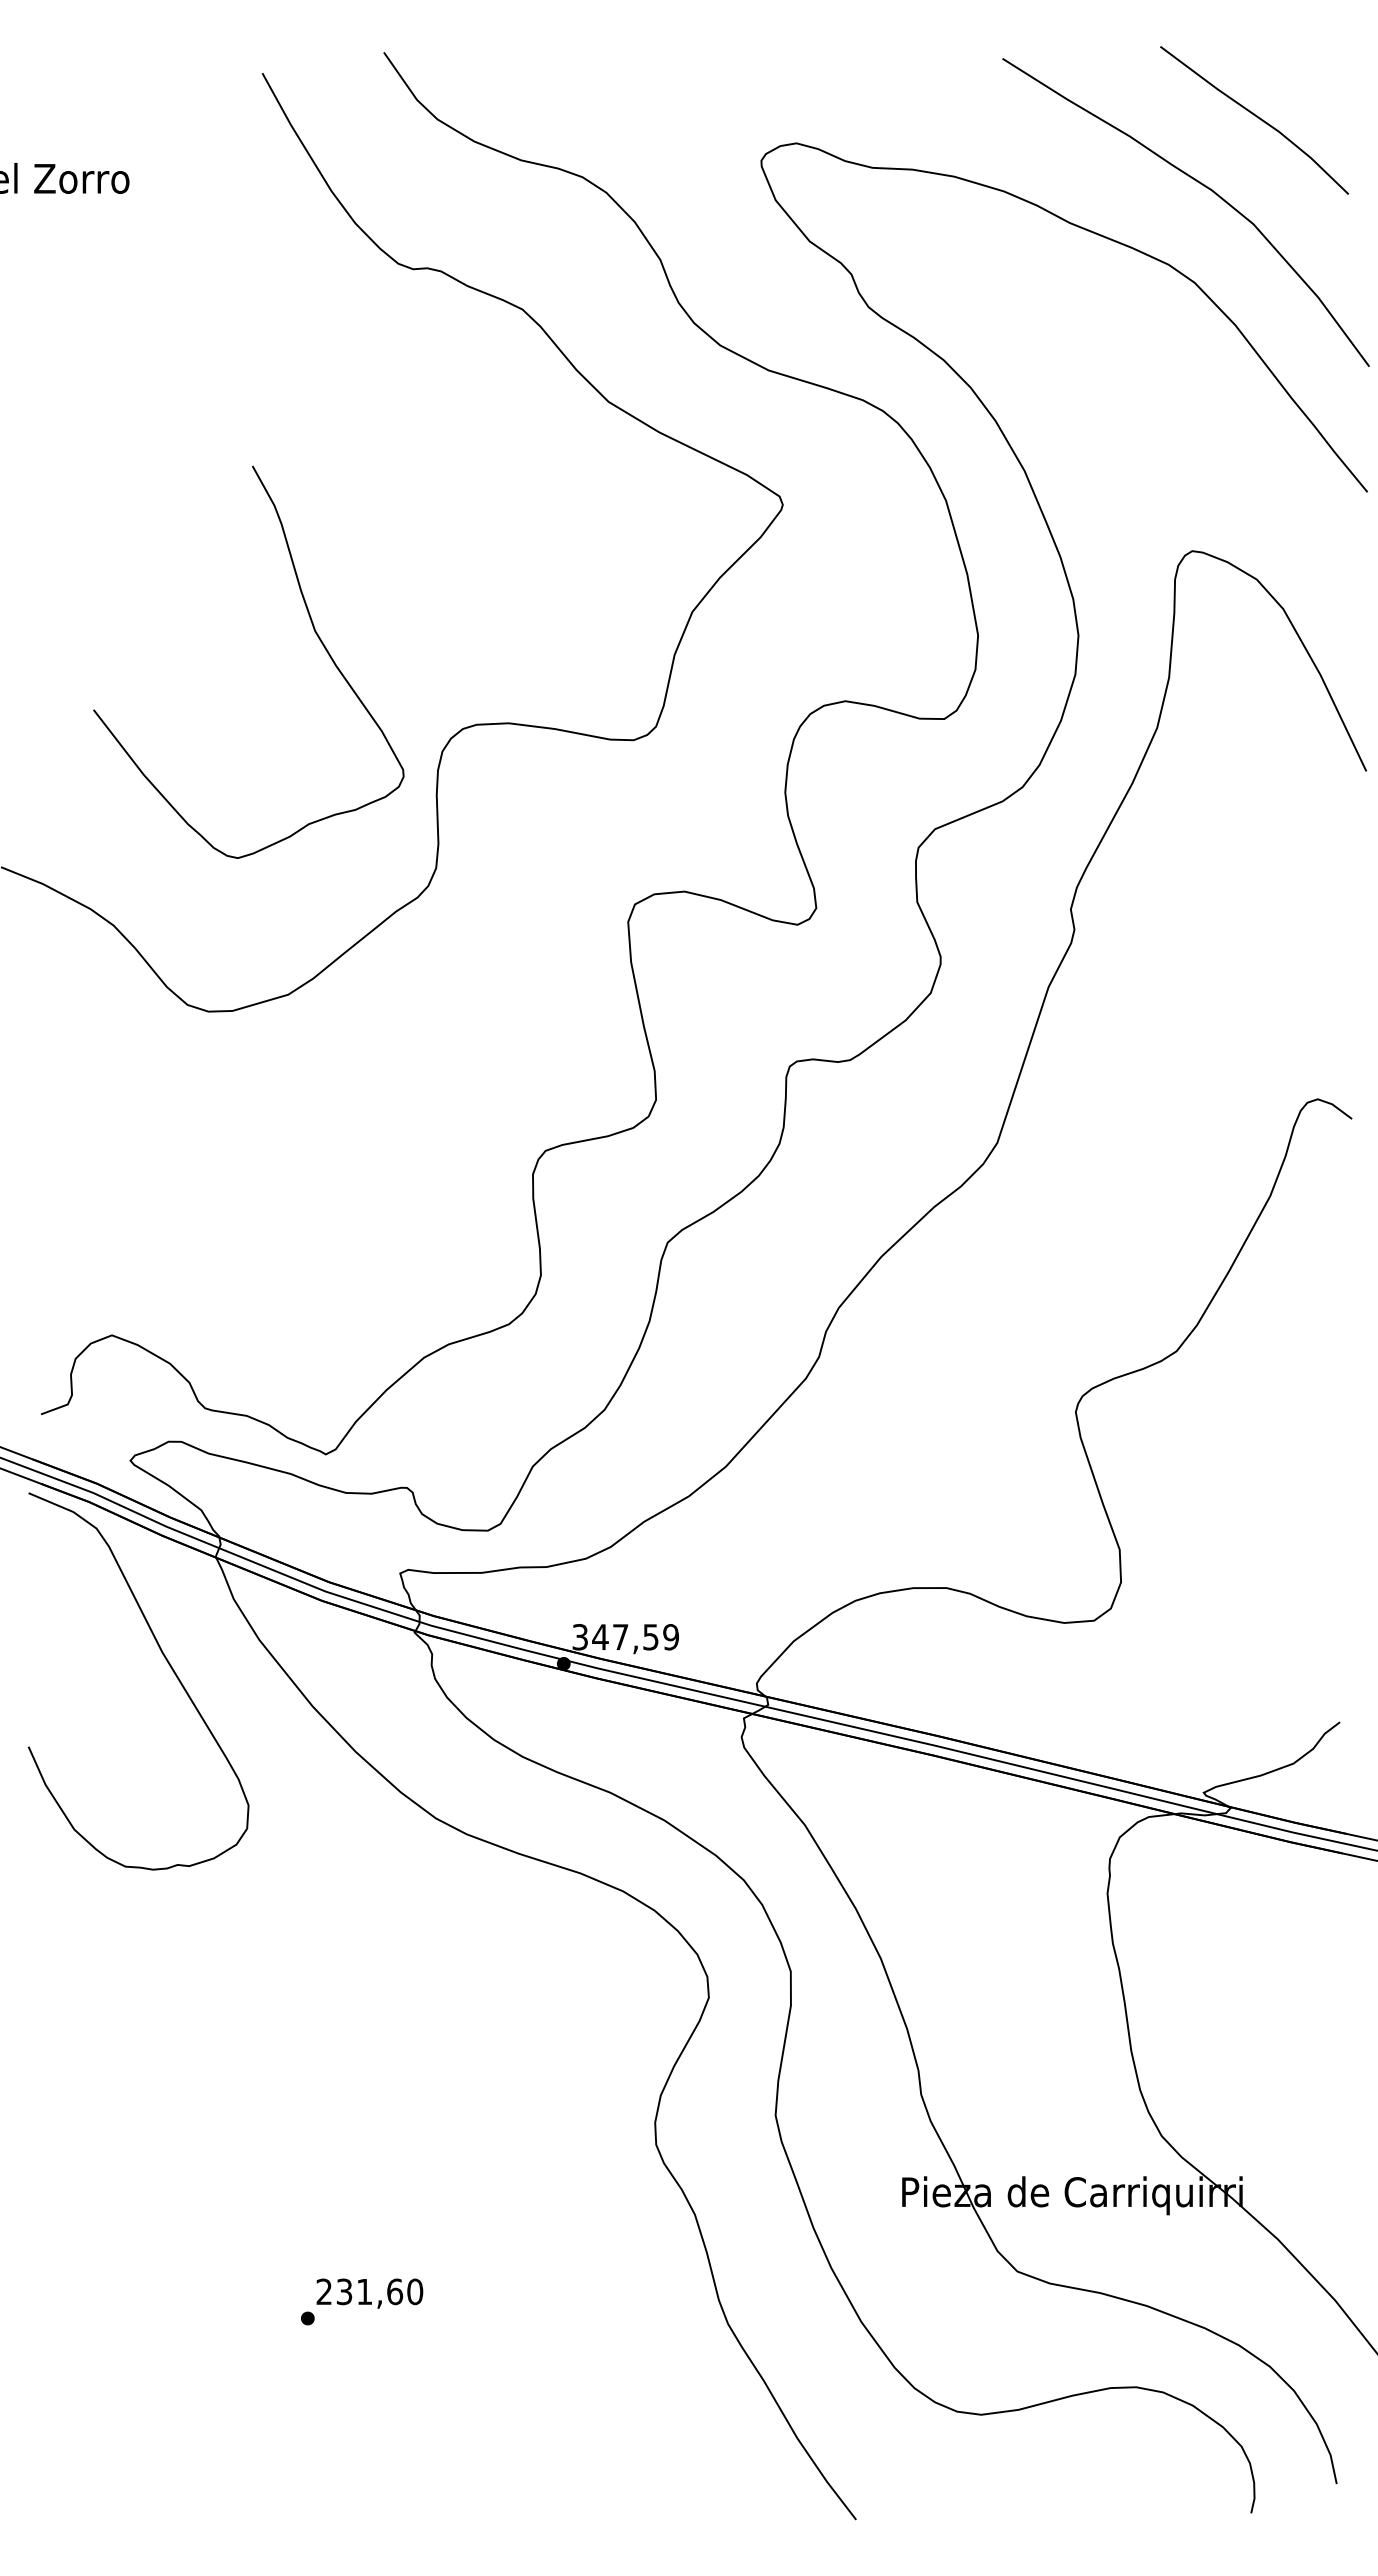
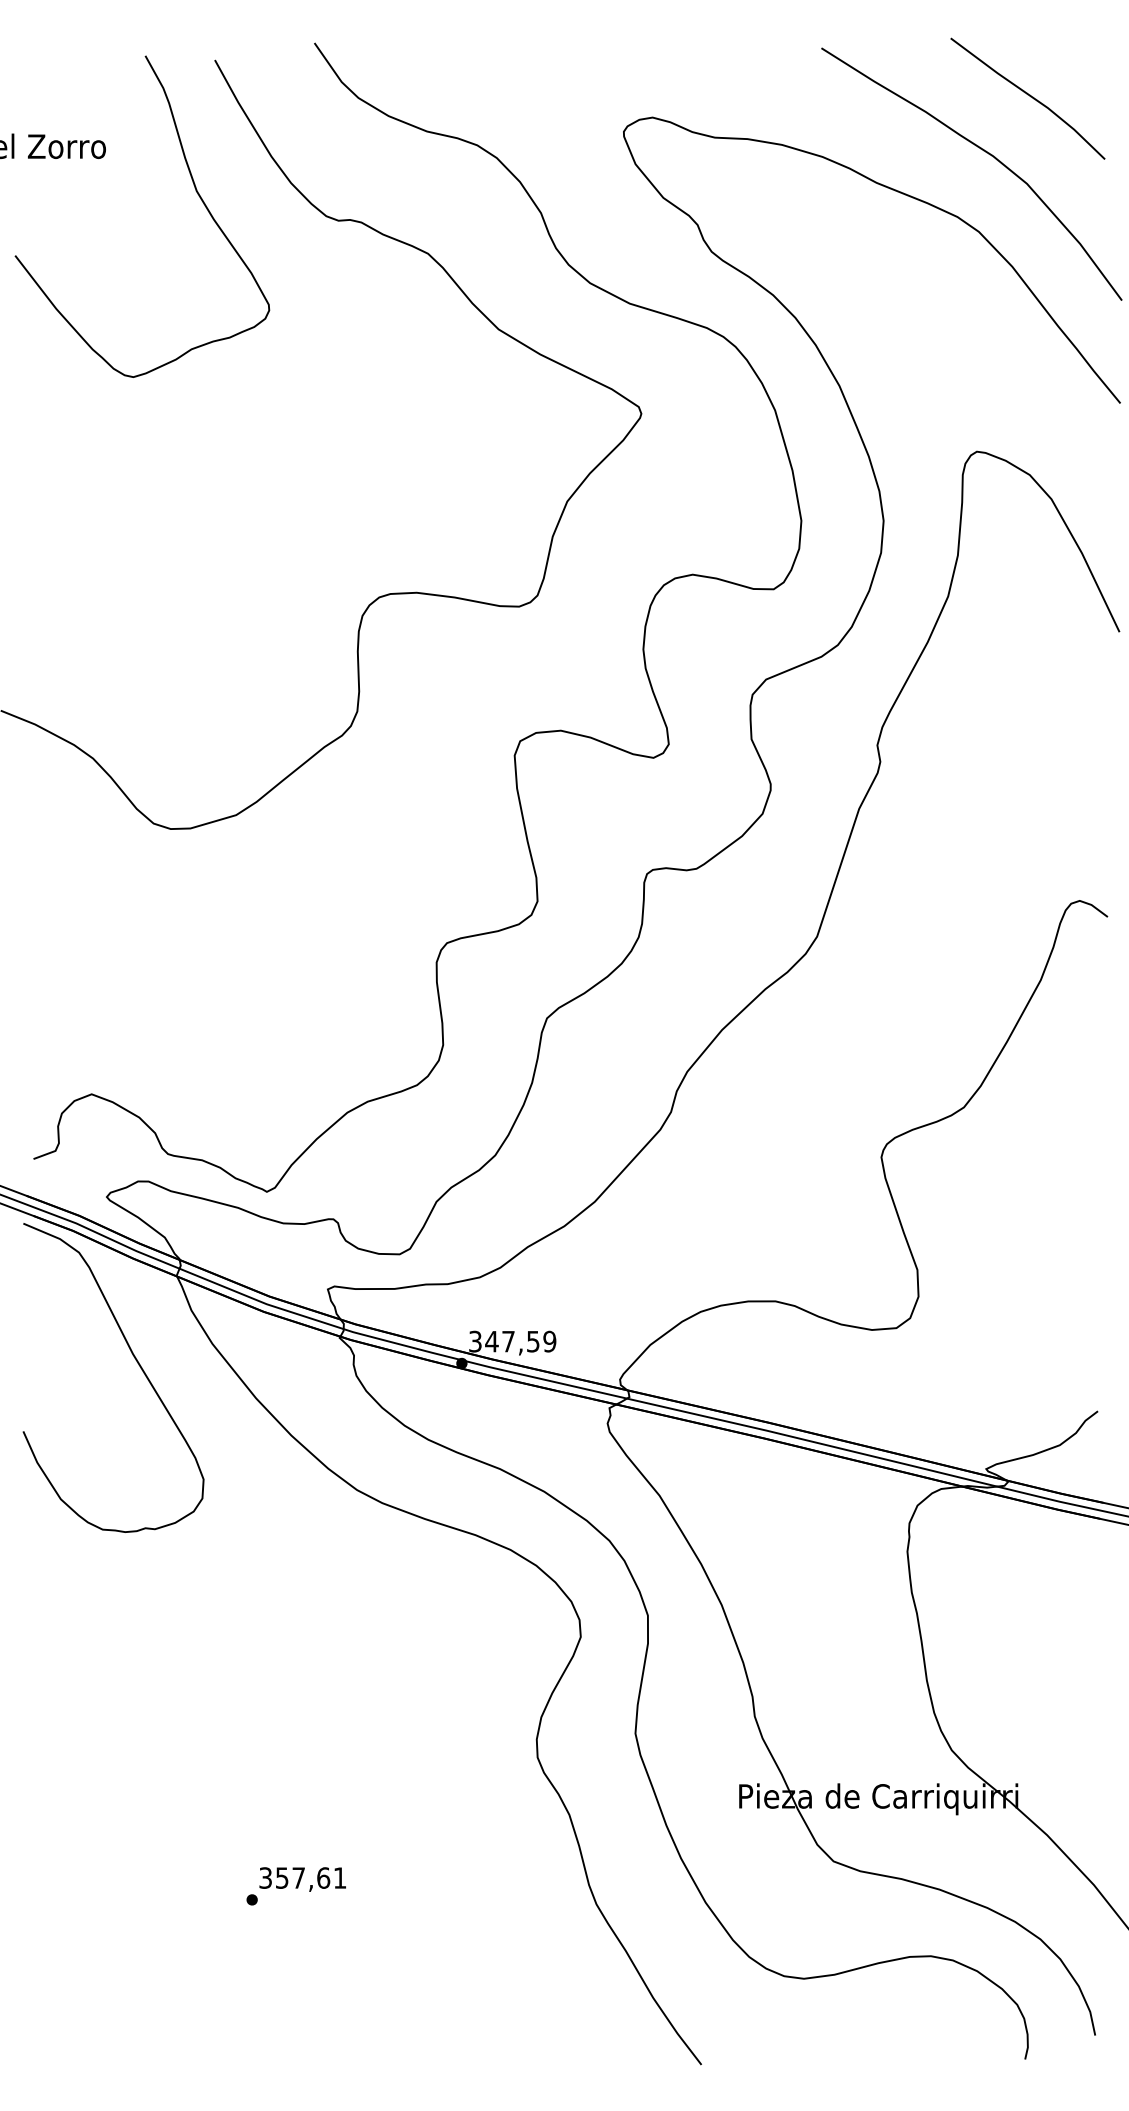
curve: (313, 629) -> (195, 189), moved
text: (369, 2291) -> (302, 1877), 231,60 -> 357,61

